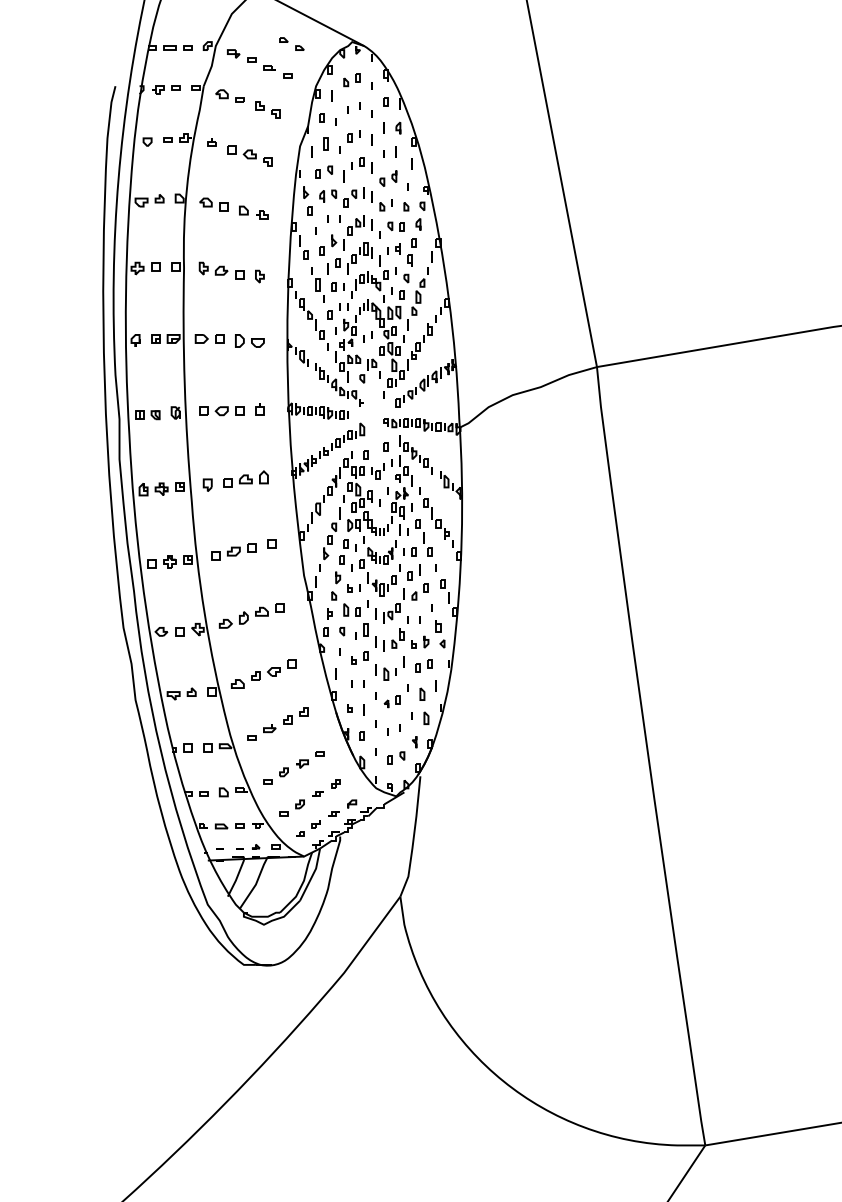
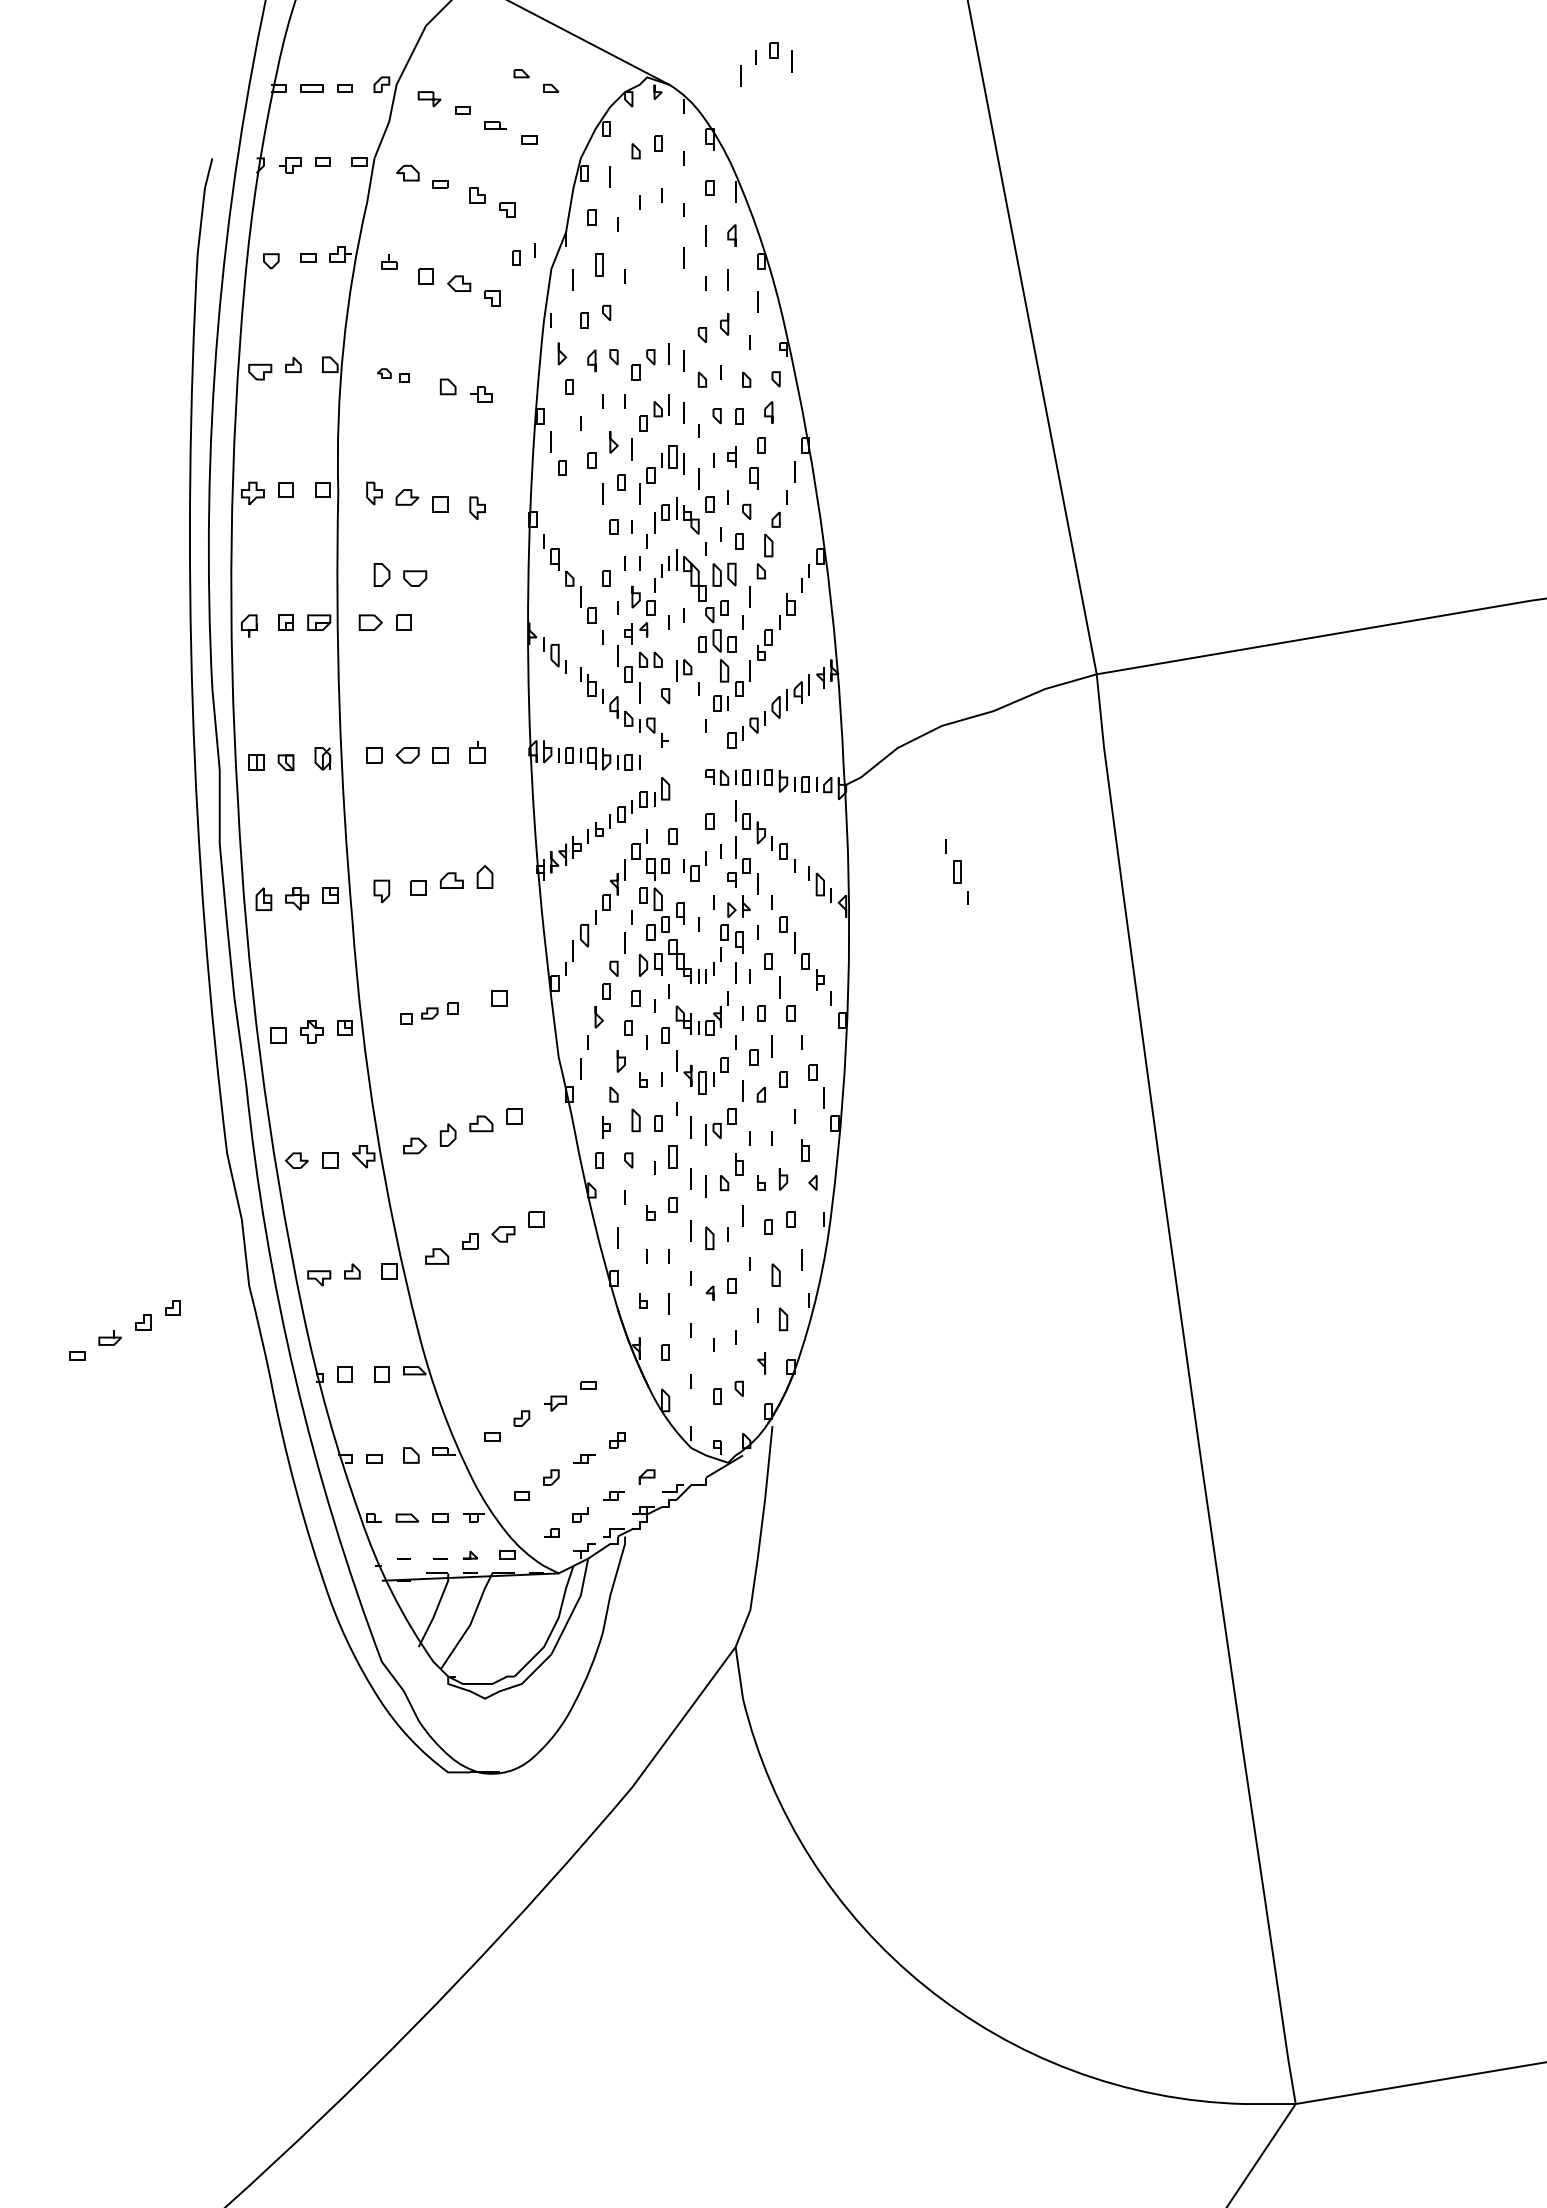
part: (353, 136) -> (522, 254), moved
part: (357, 169) -> (765, 63), moved
part: (213, 204) -> (392, 375), size x0.6
part: (317, 284) -> (956, 871), moved
part: (249, 340) -> (399, 574), moved
part: (233, 551) -> (429, 1013), size x0.7
part: (277, 723) -> (124, 1329), moved

